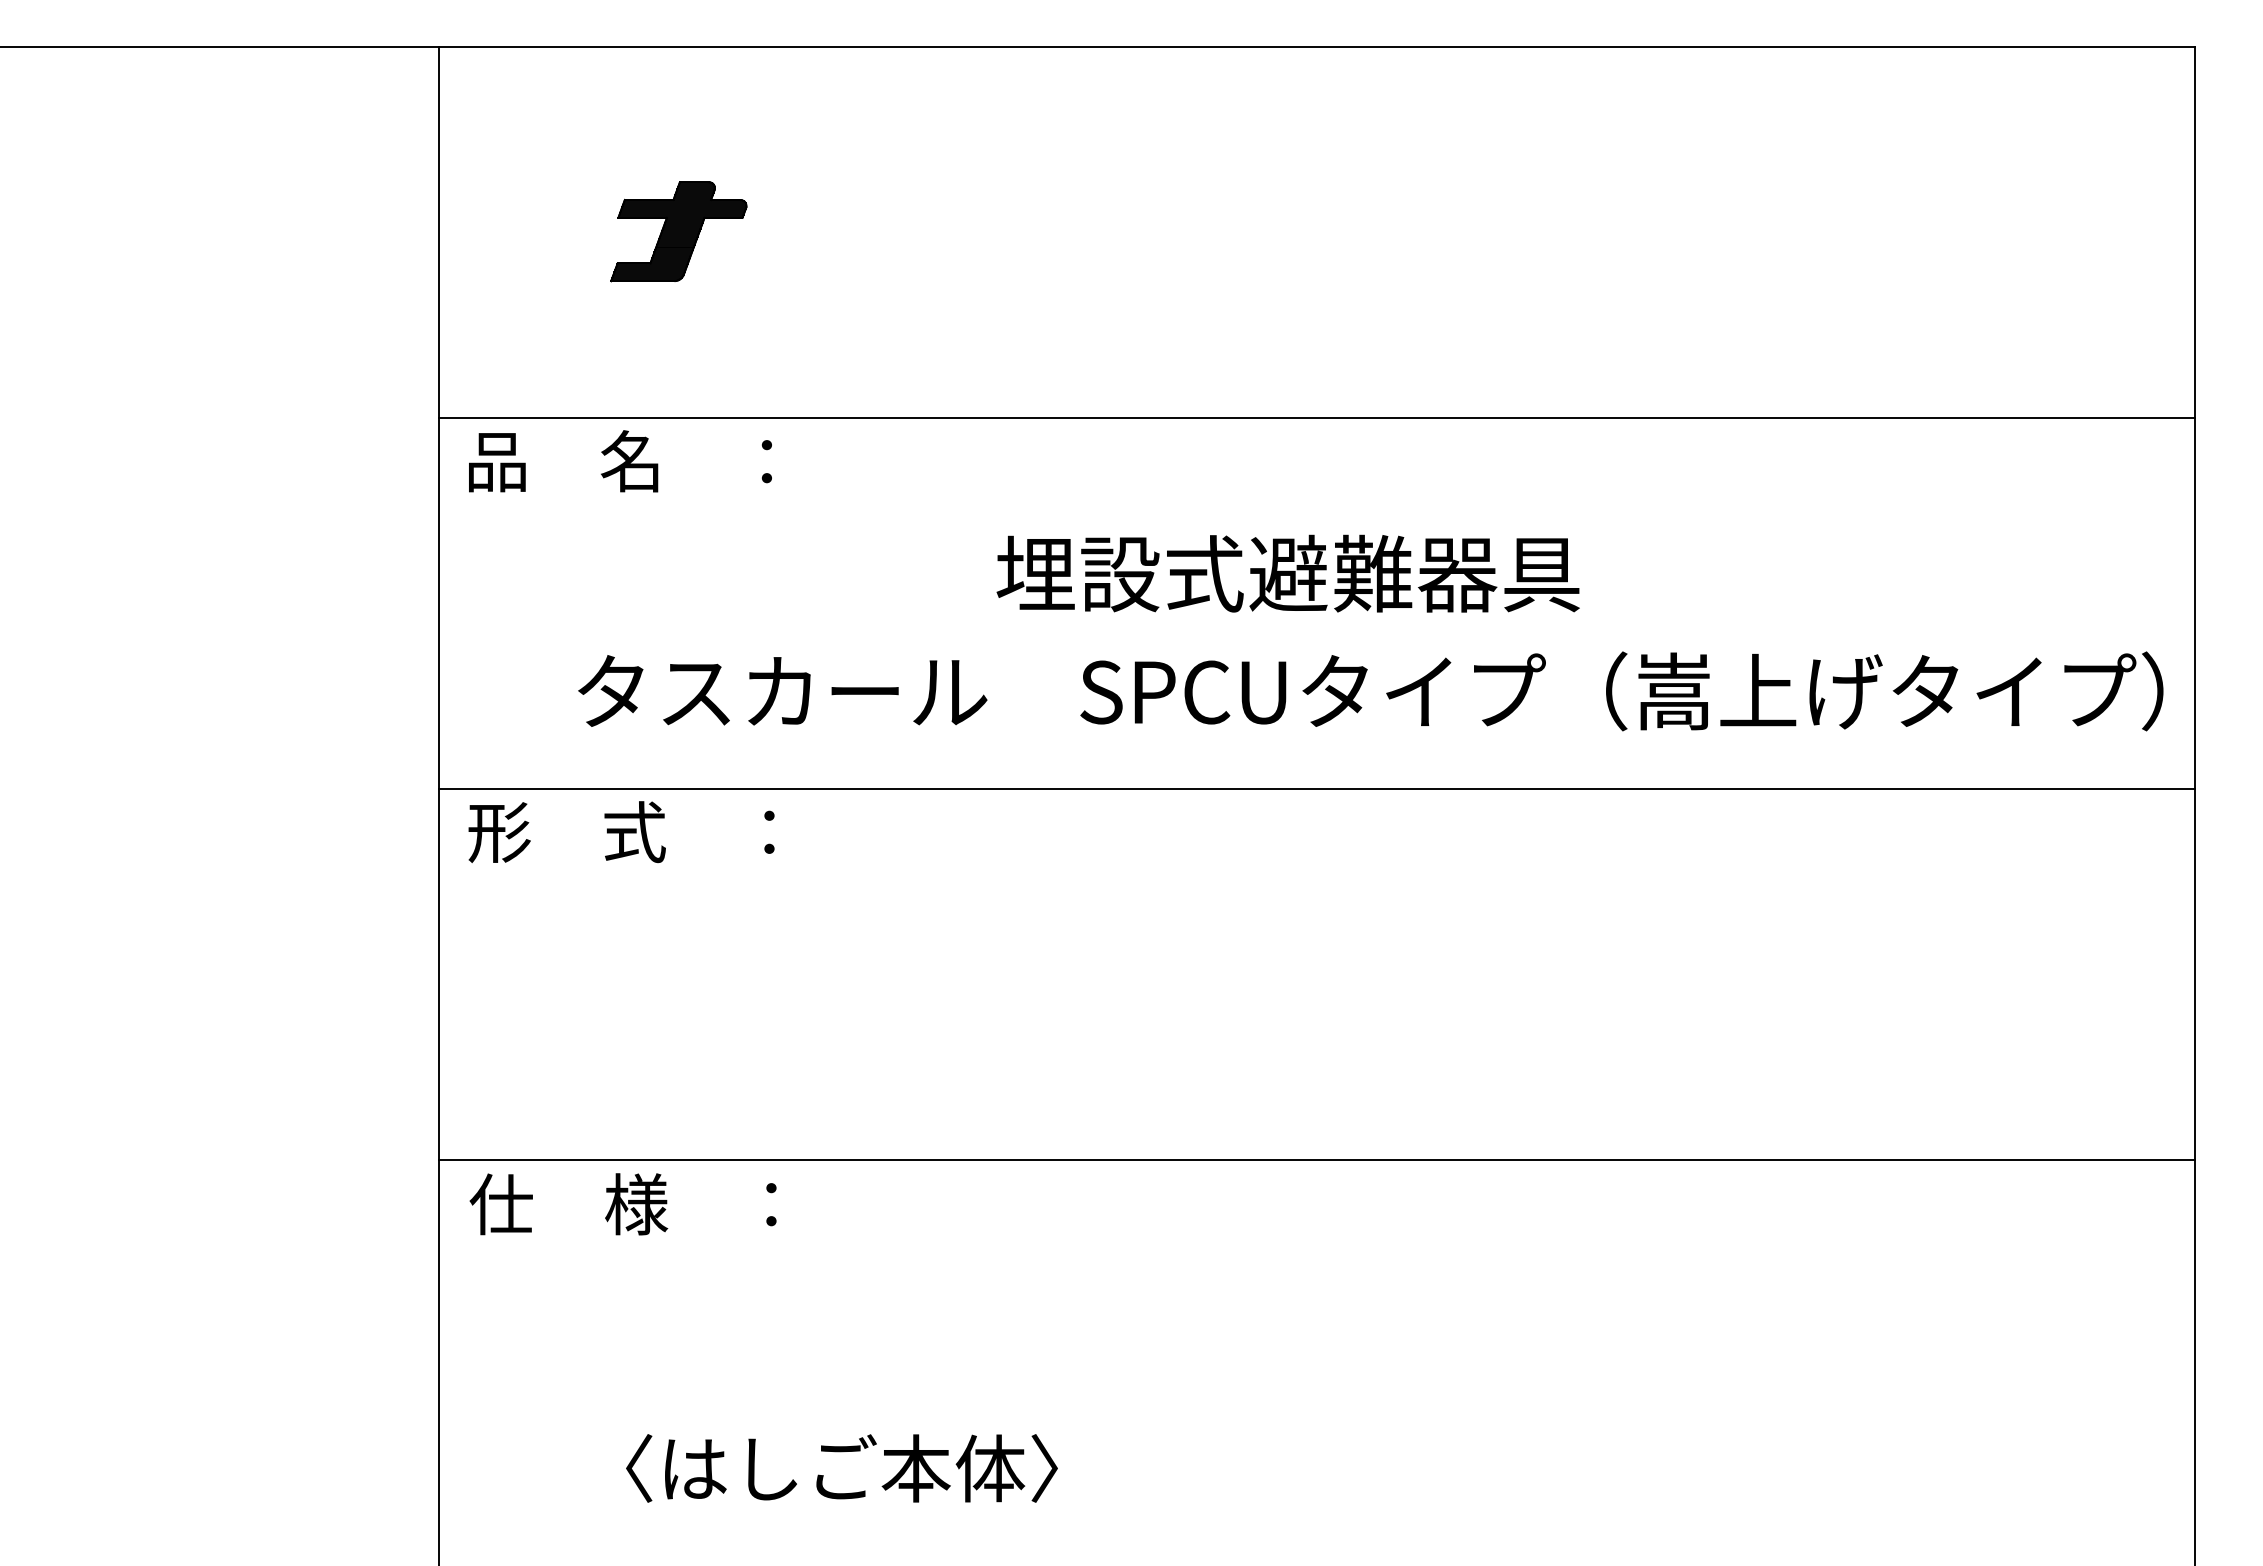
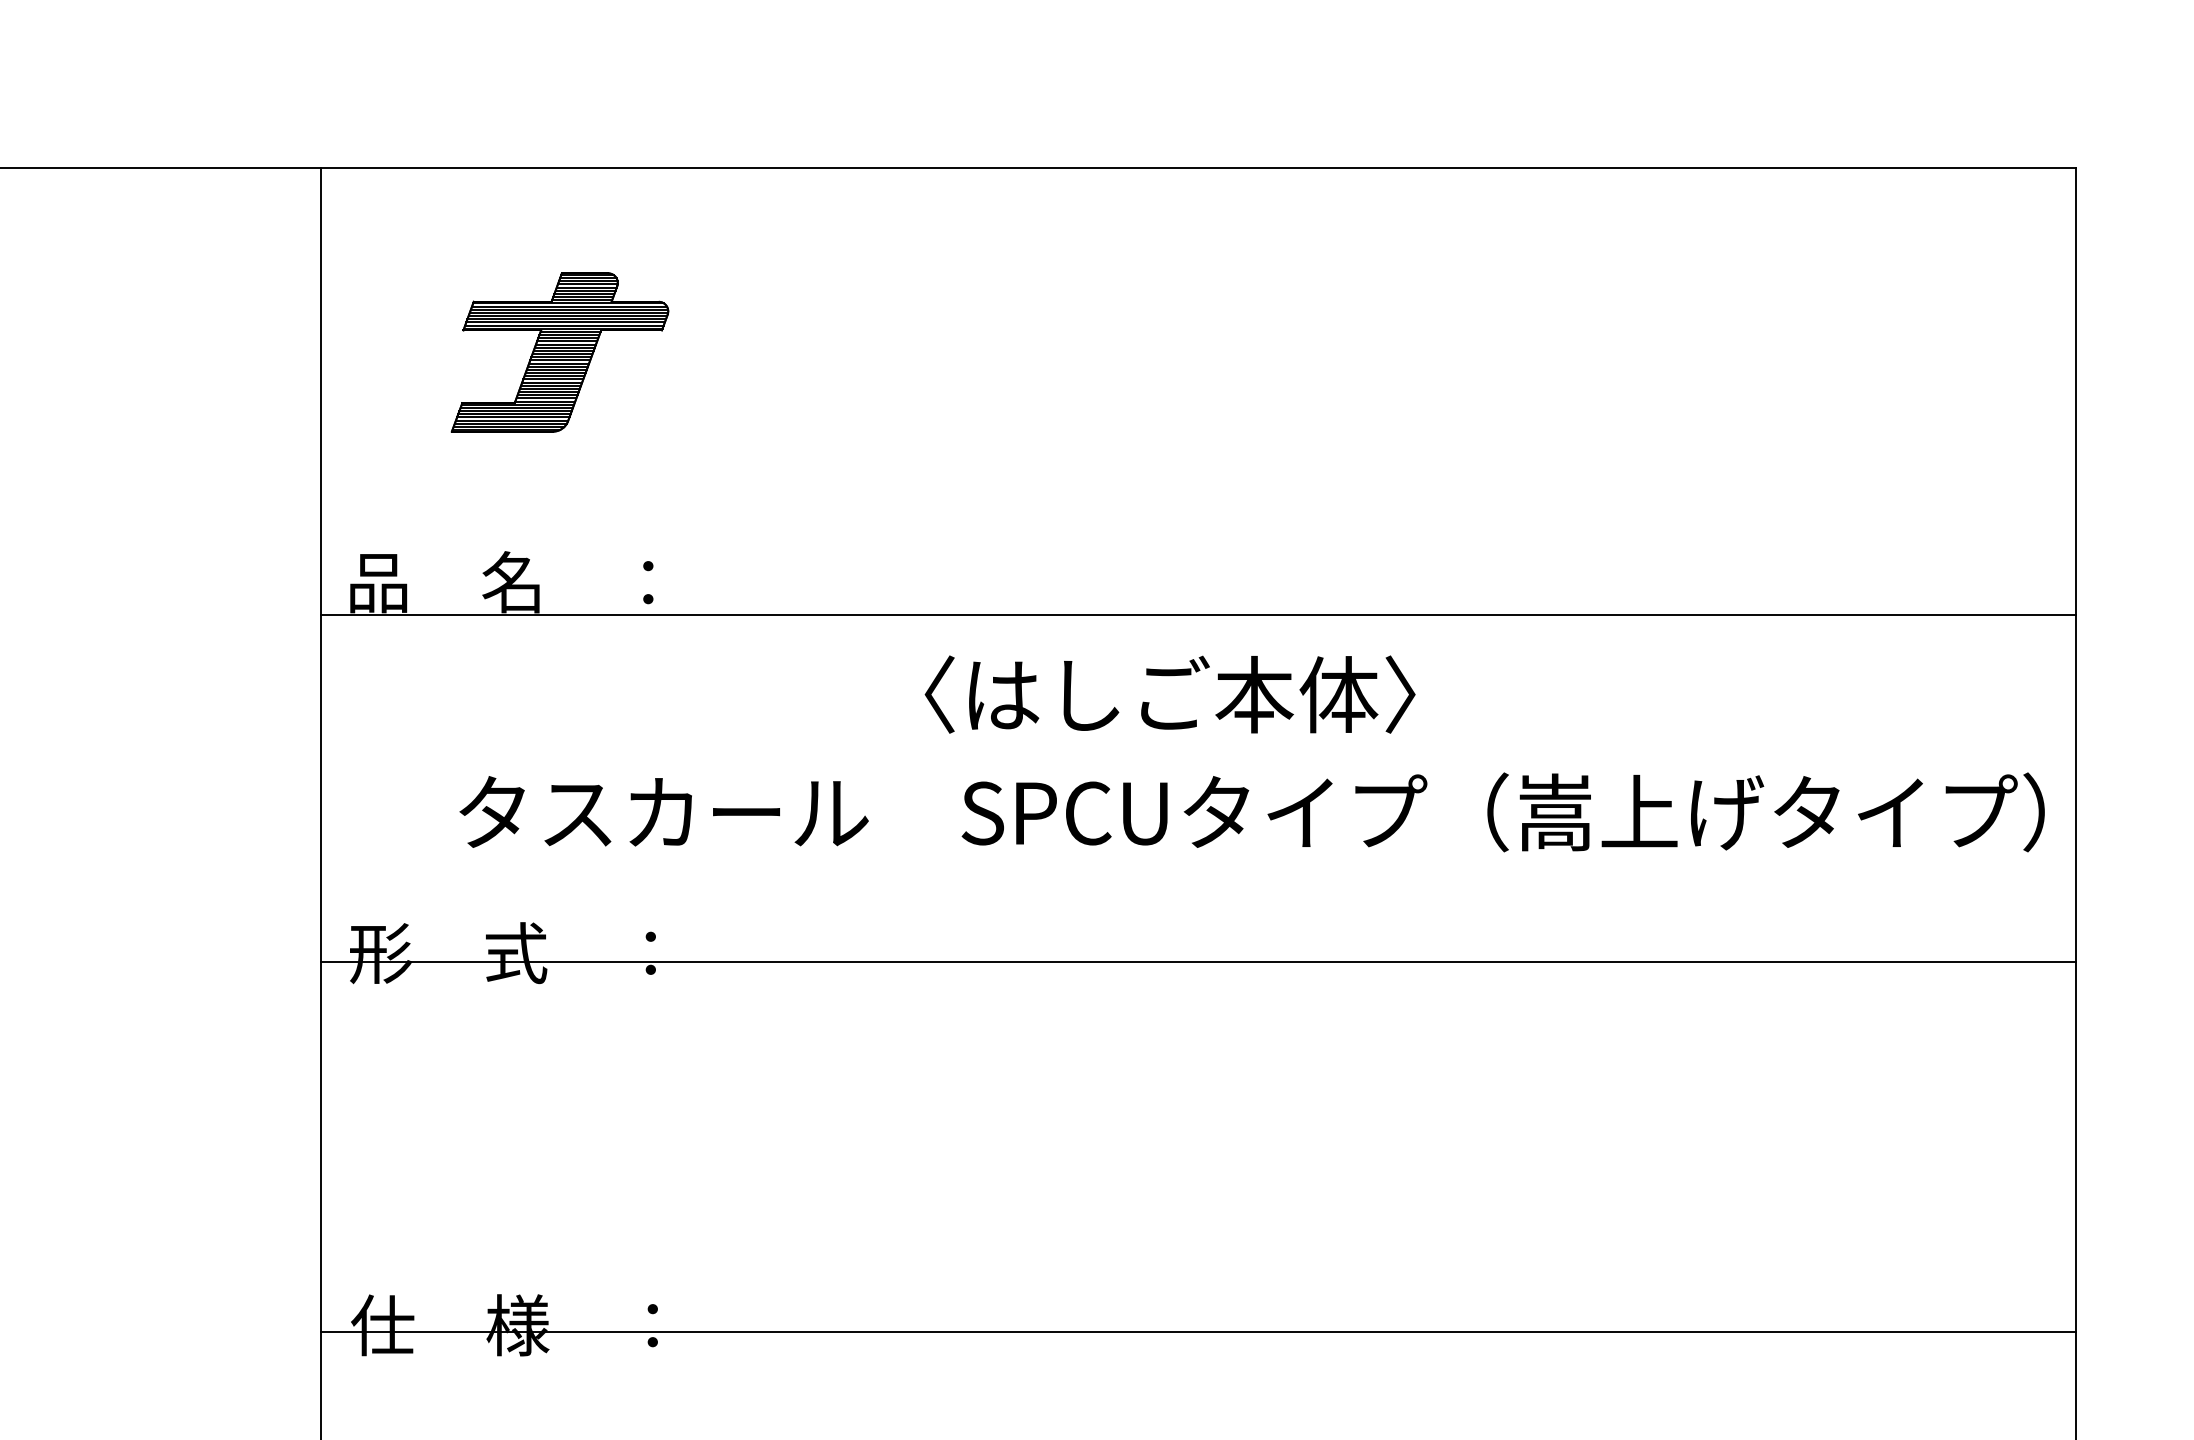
part: (678, 231) -> (559, 352), size x1.6
line: (1317, 417) -> (1198, 614), moved
text: (1287, 573) -> (1168, 694), 埋設式避難器具 -> 〈はしご本体〉
line: (1317, 788) -> (1198, 961), moved
line: (1317, 1159) -> (1198, 1331), moved

